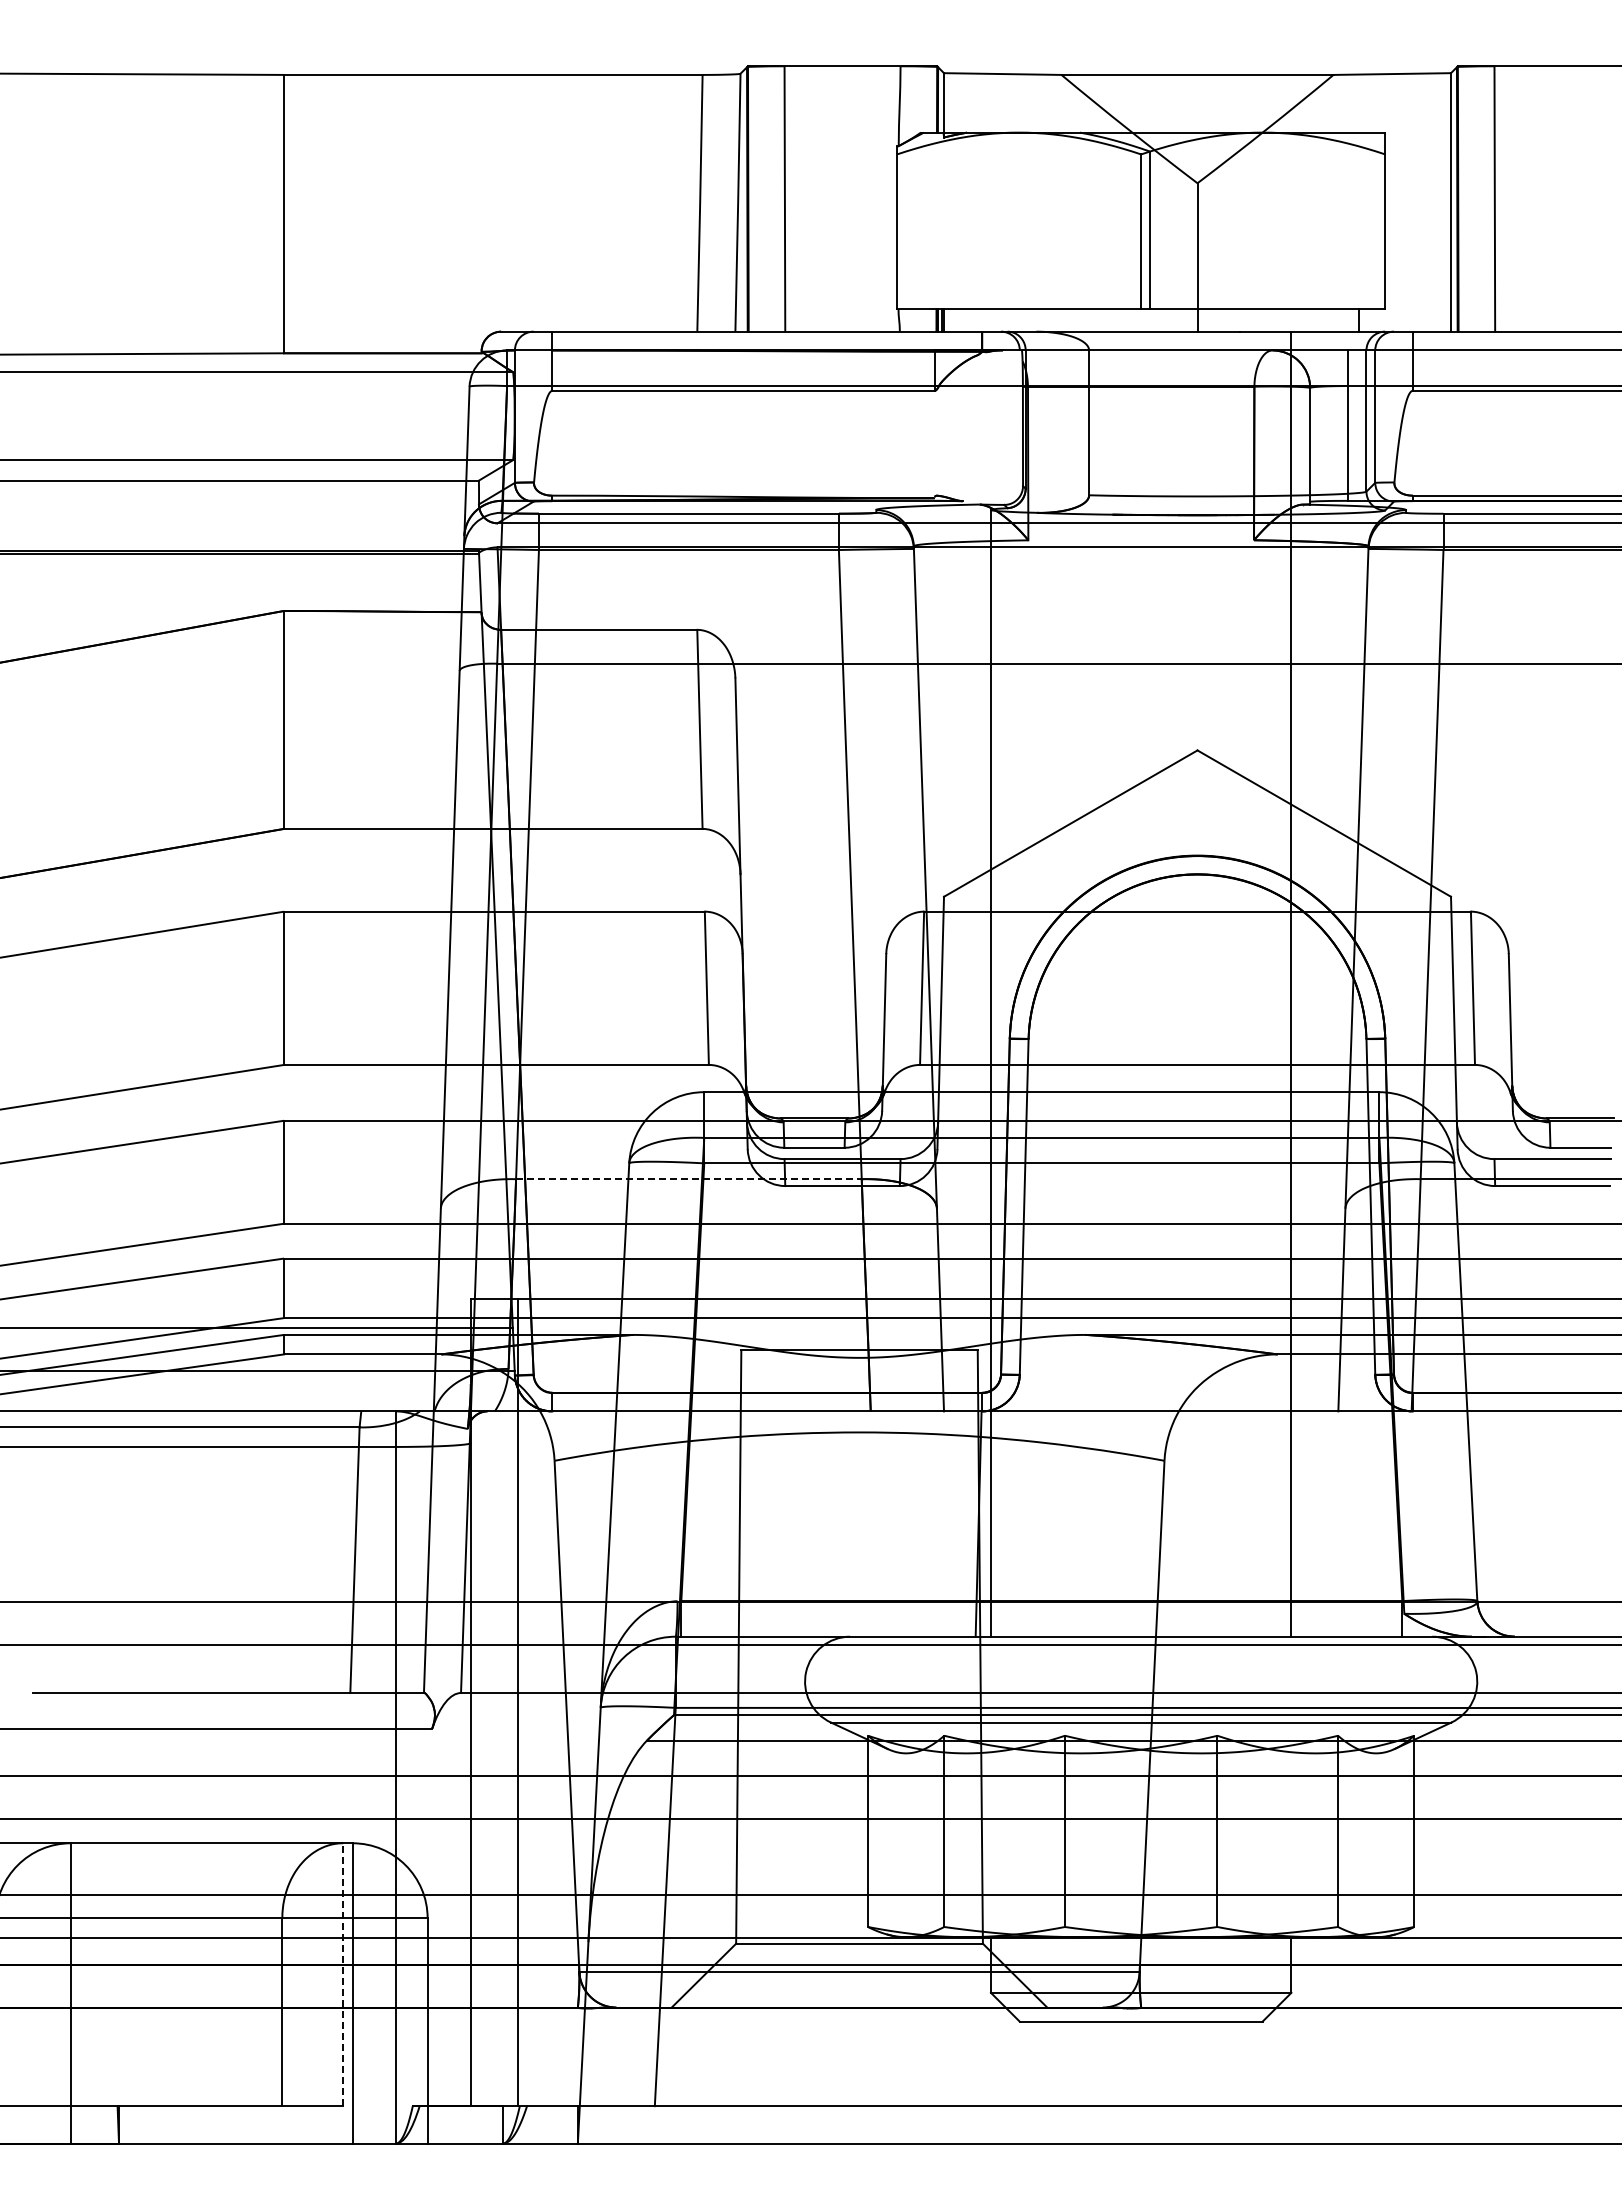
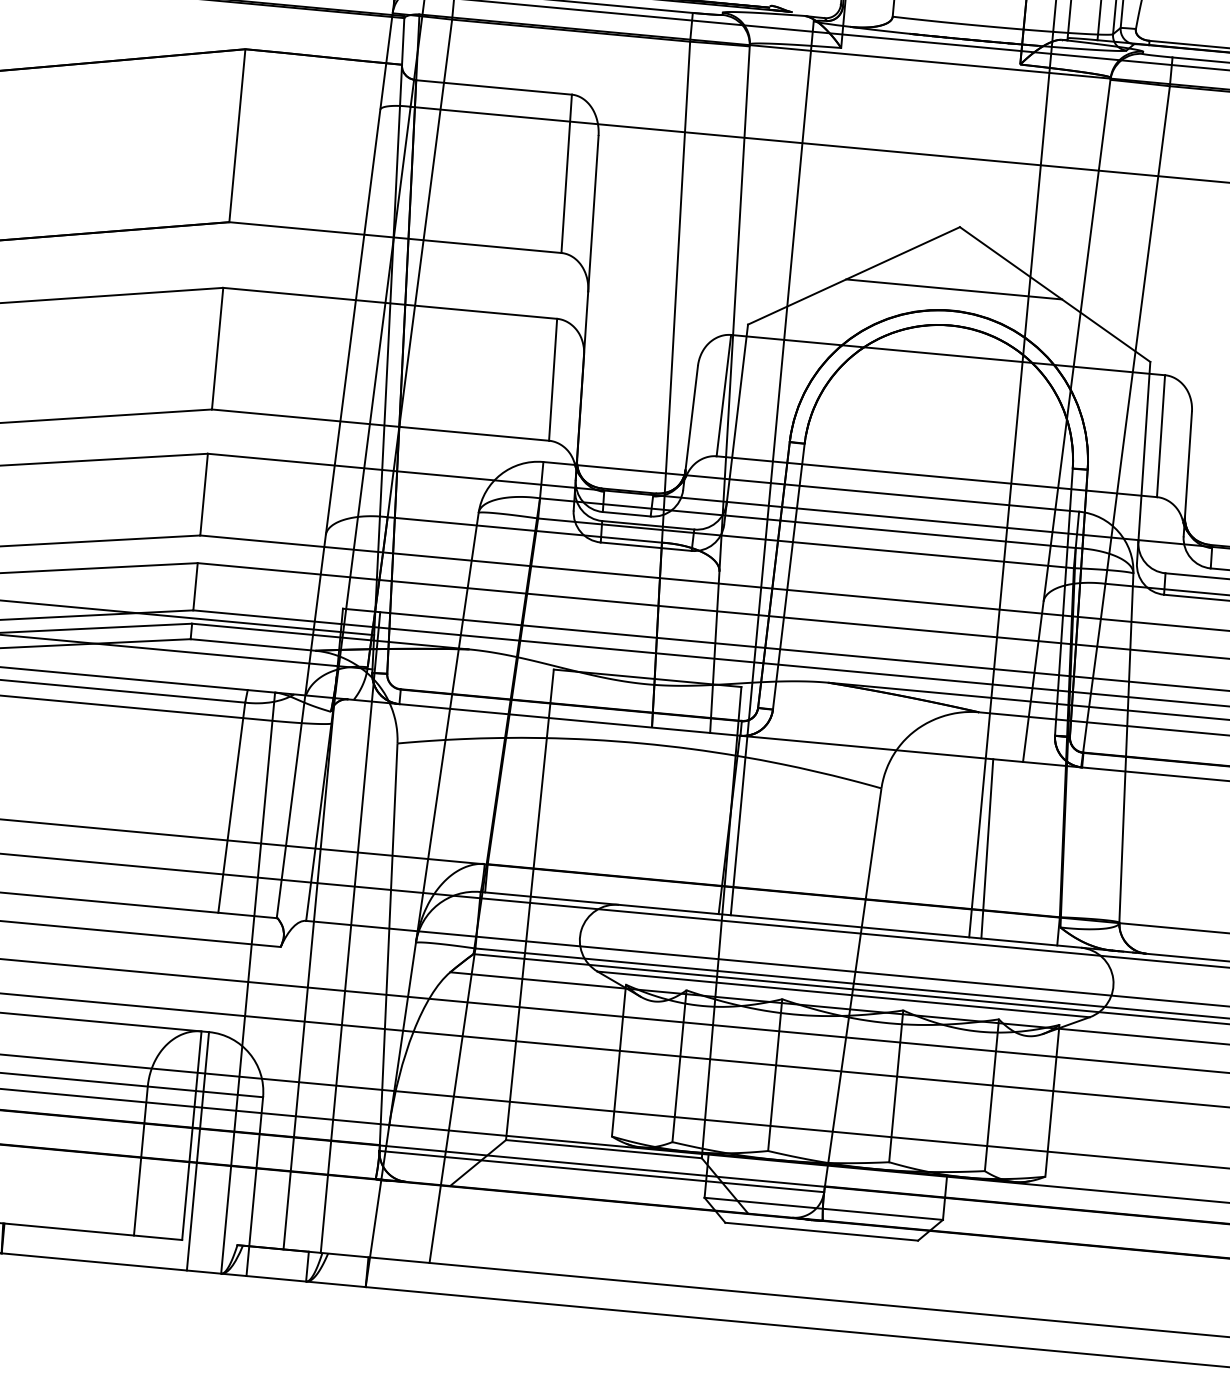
line: (1197, 828) -> (954, 289), added
line: (688, 1179) -> (524, 530), dashed -> solid
line: (1303, 1523) -> (987, 848), added
line: (343, 1974) -> (192, 1135), dashed -> solid

